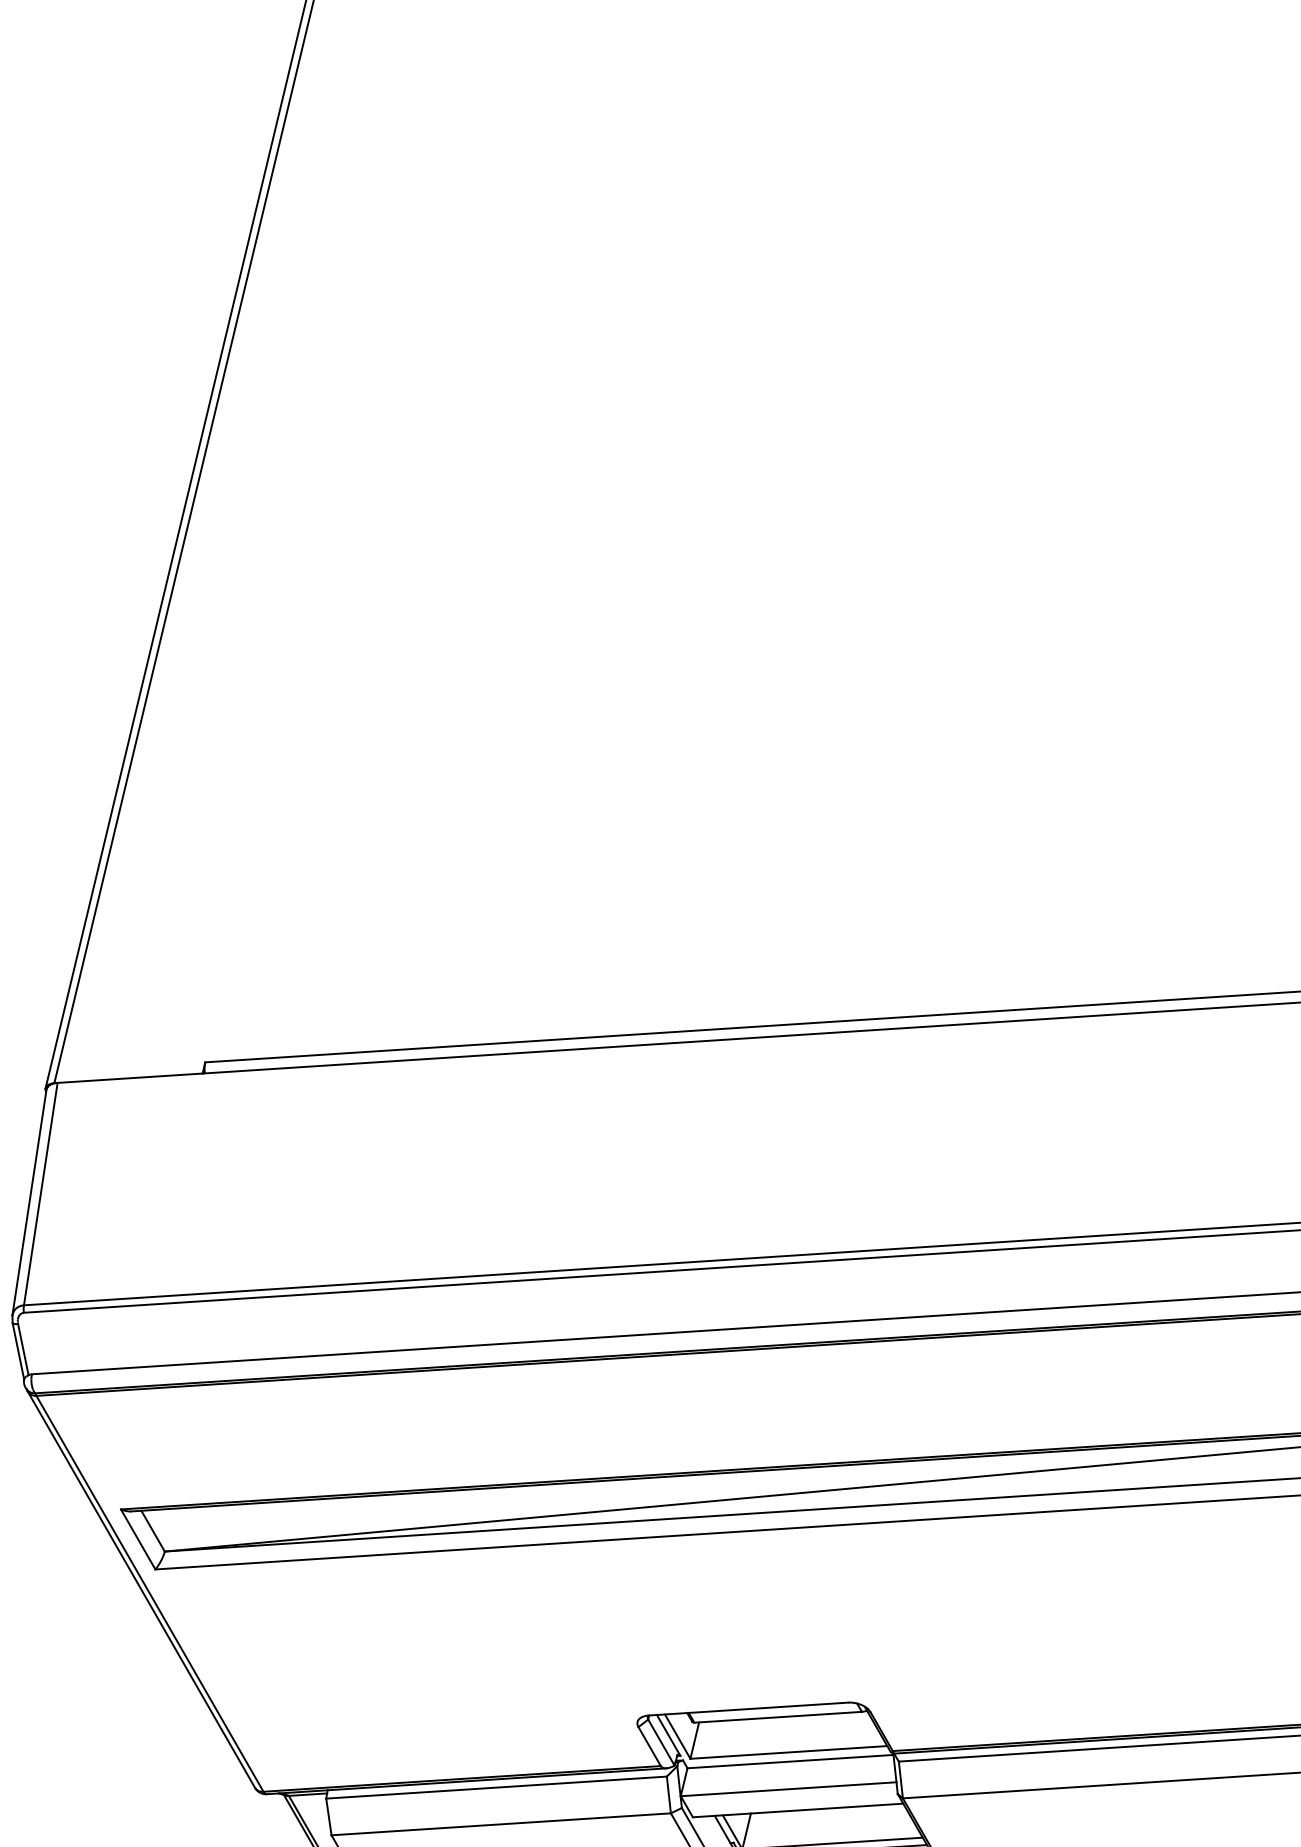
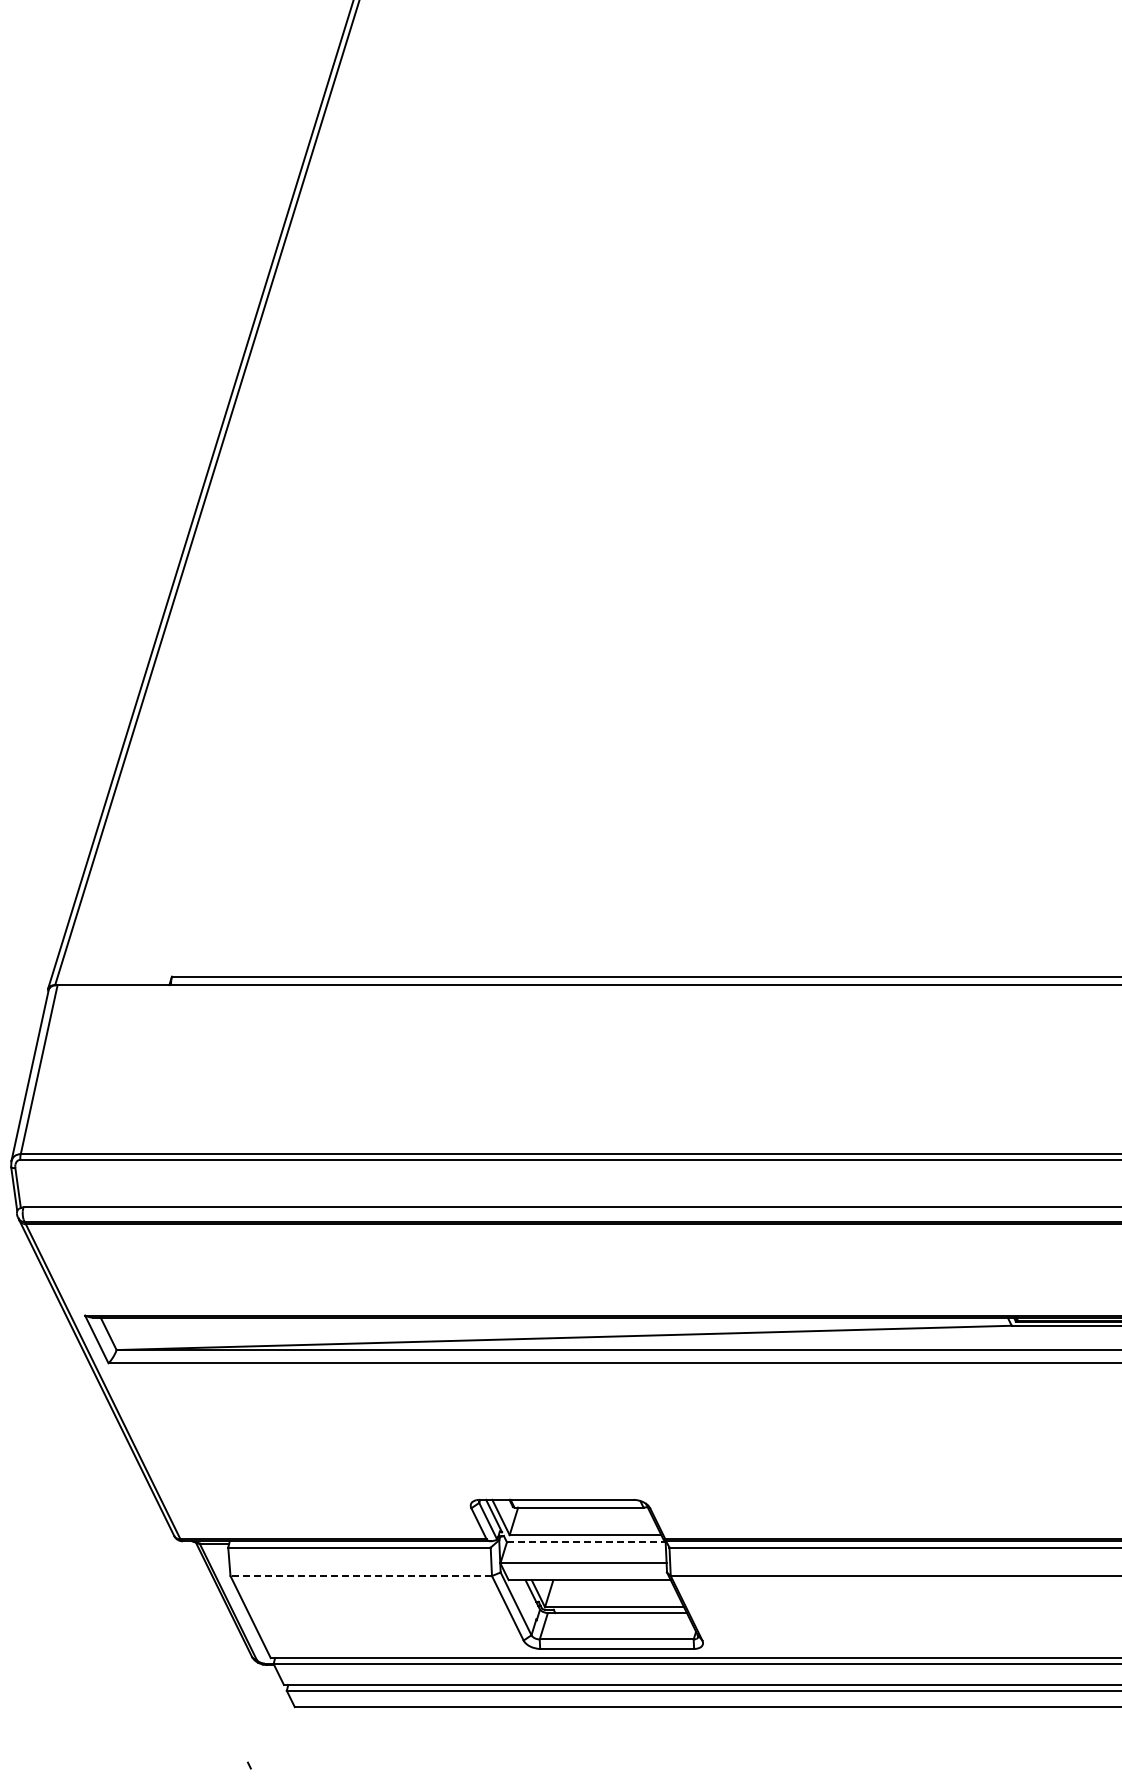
line: (790, 1761) -> (586, 1542), solid -> dashed
line: (501, 1824) -> (361, 1576), solid -> dashed

